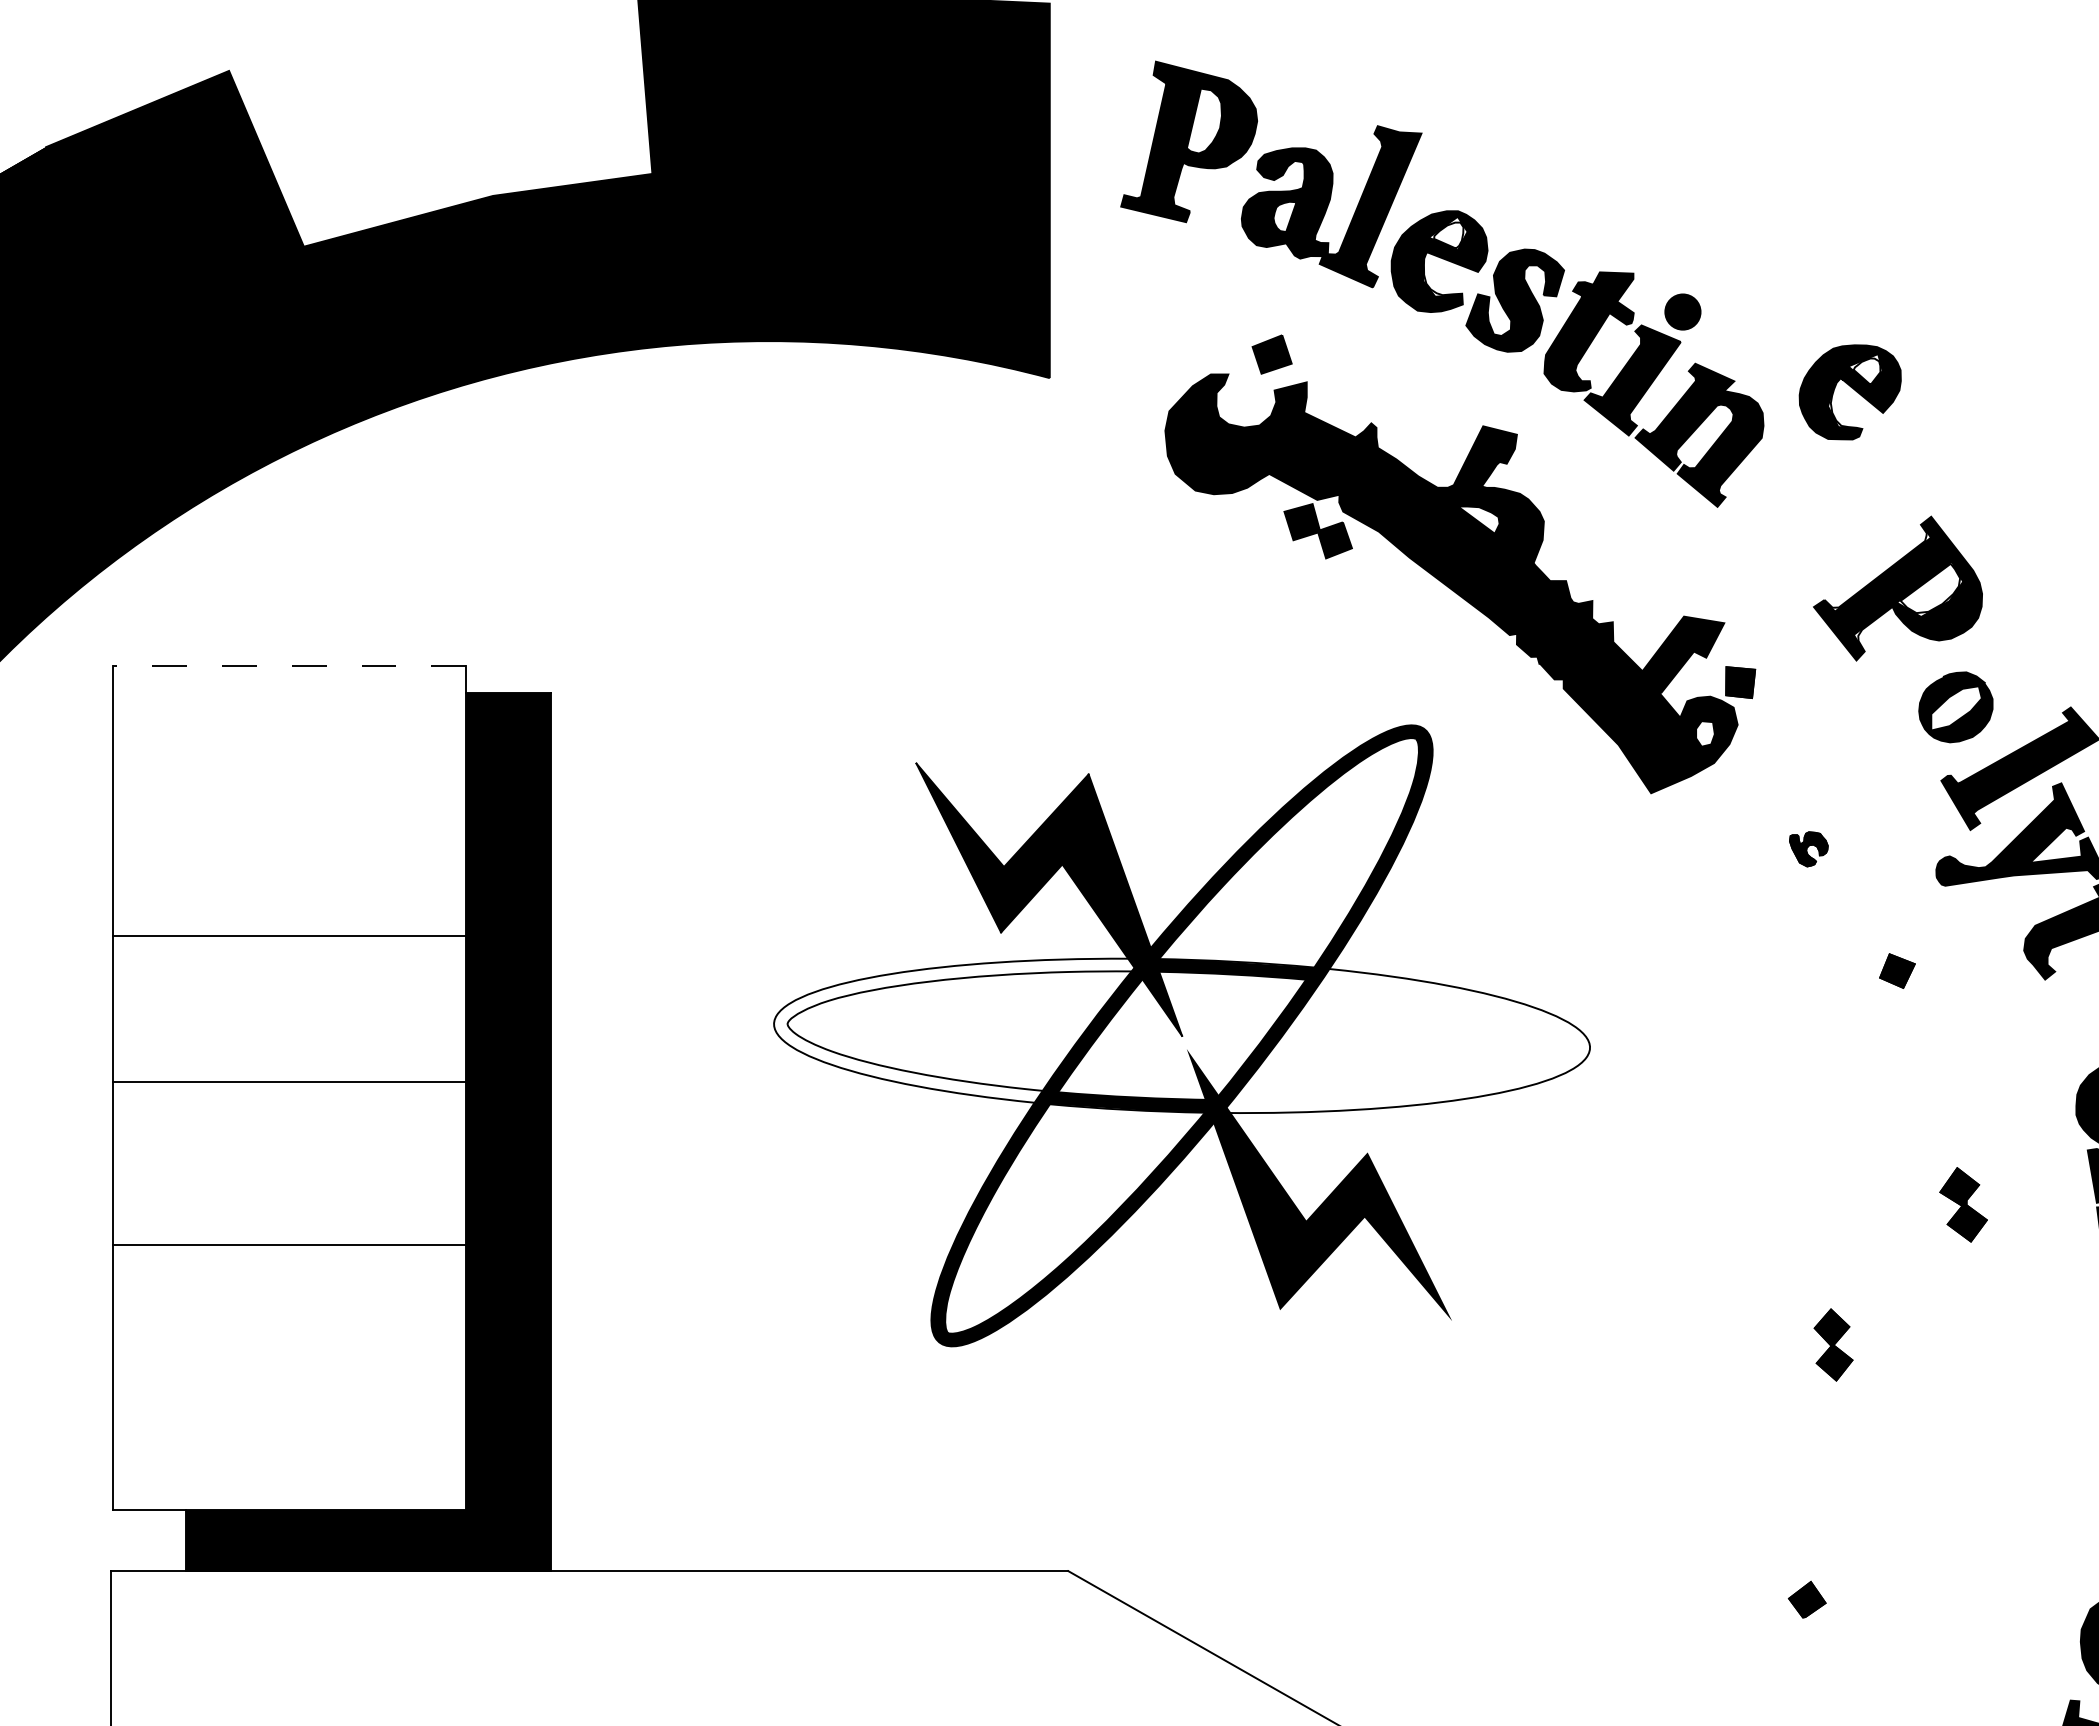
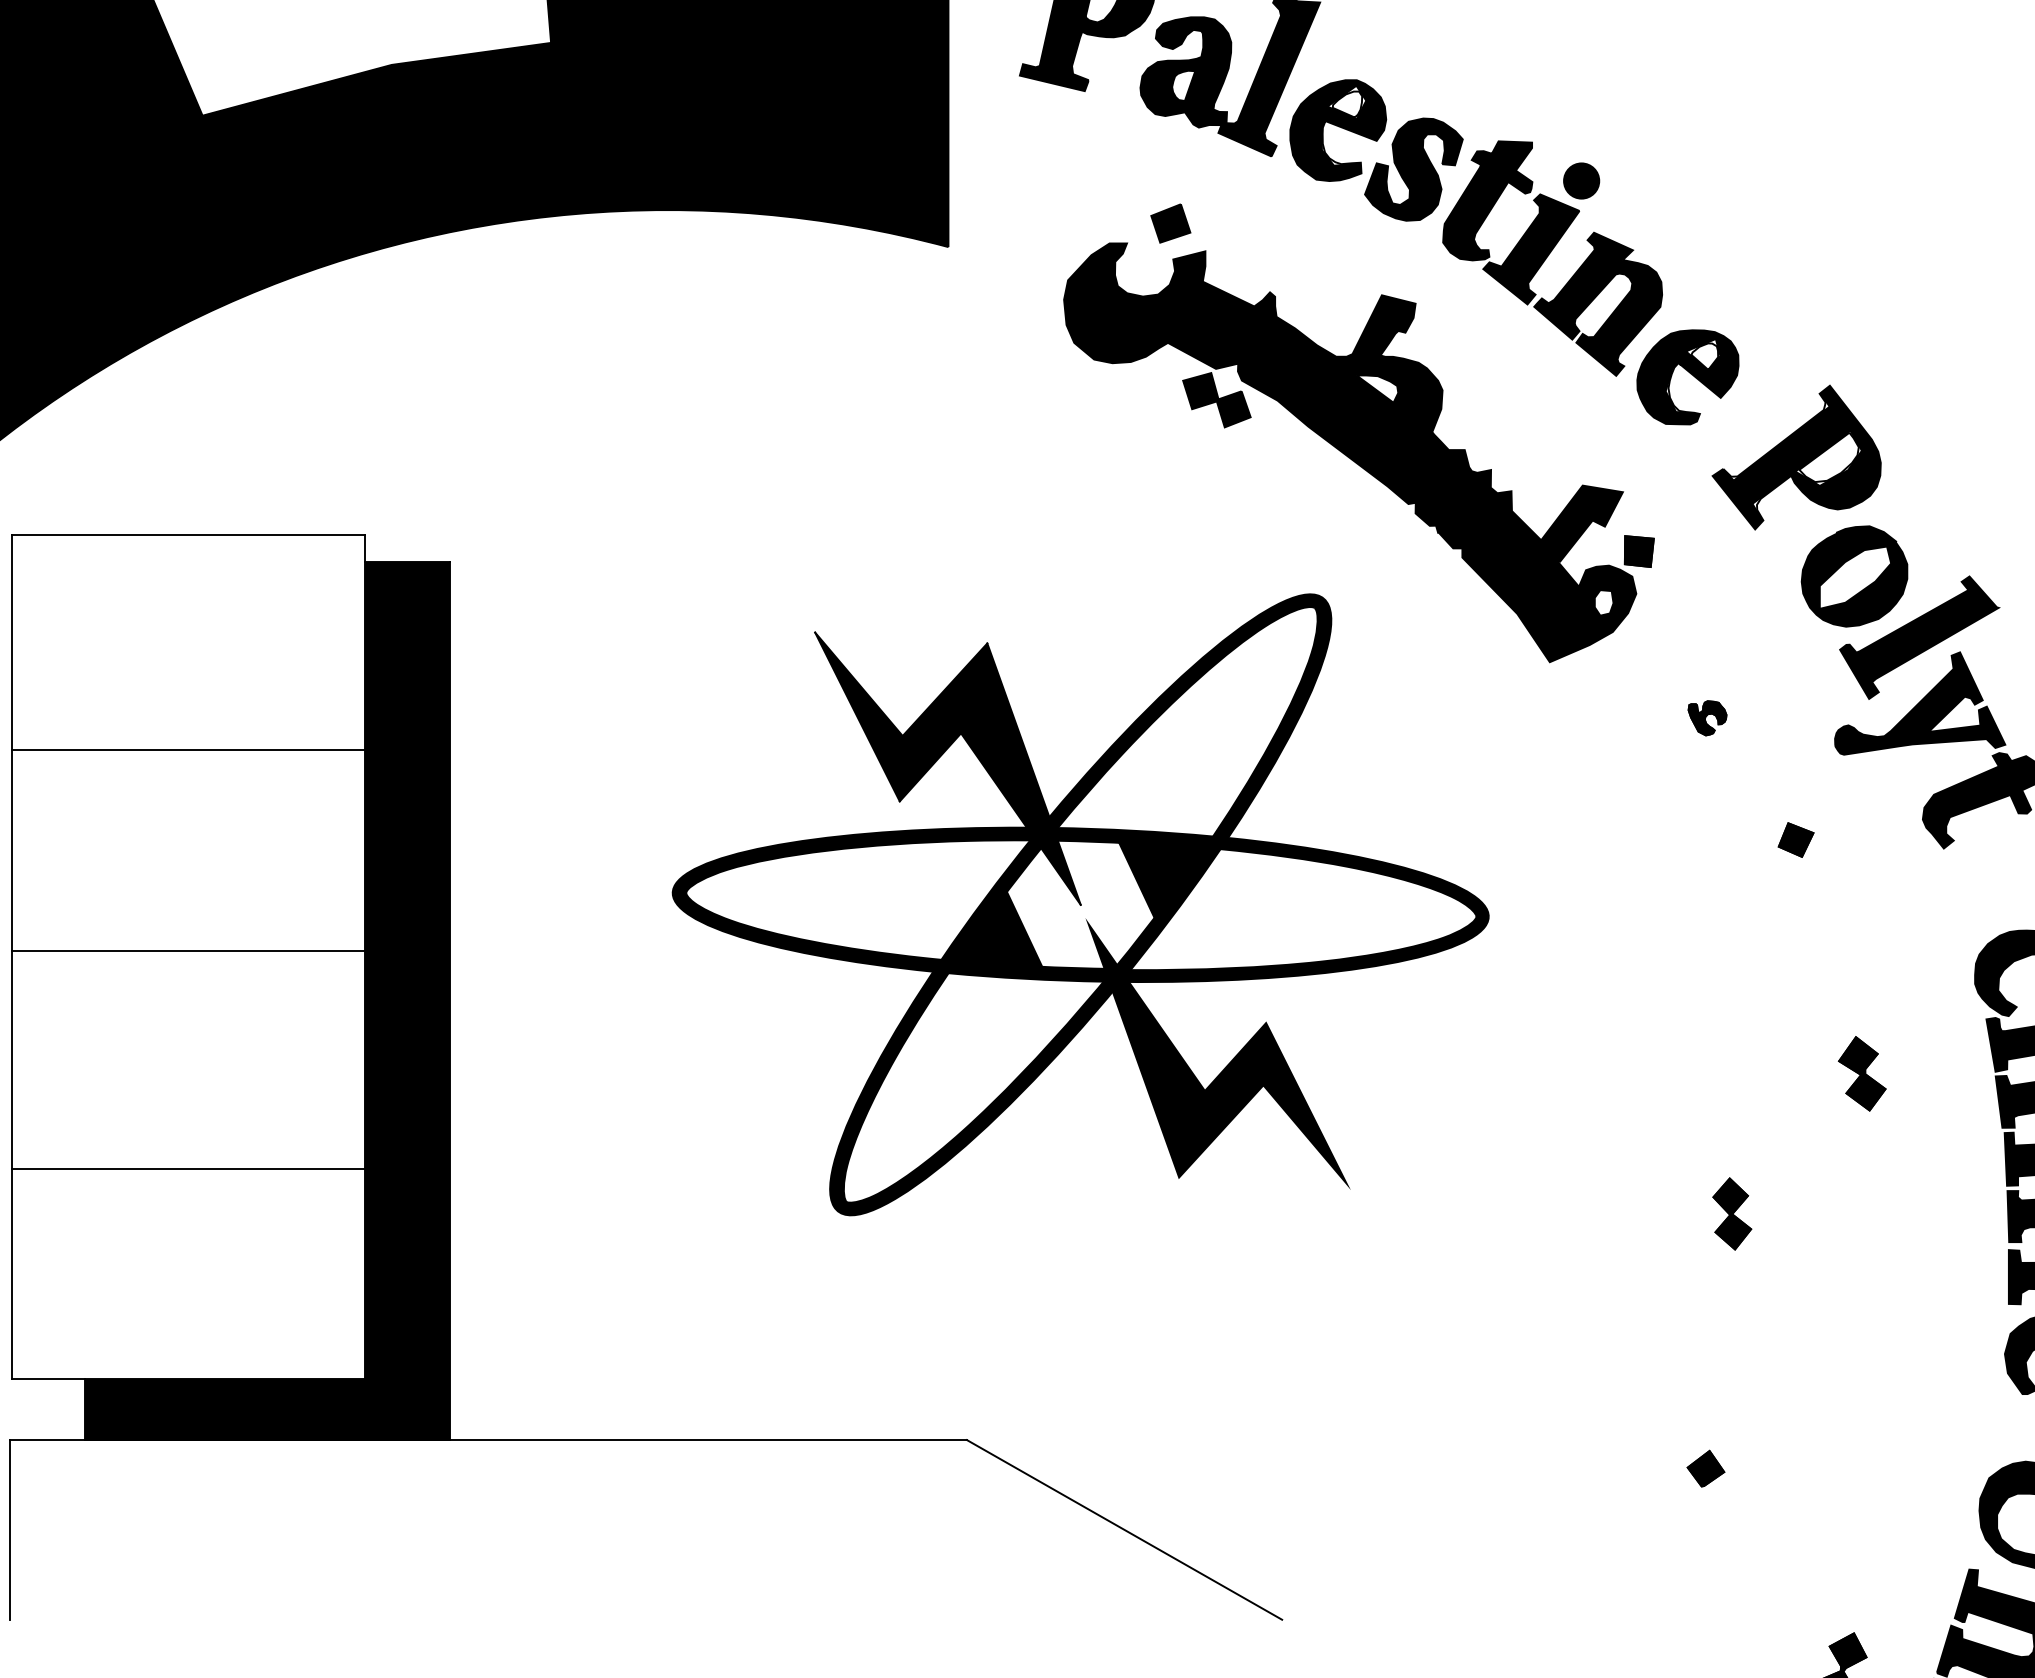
part: (1849, 392) -> (1687, 377), moved
line: (289, 665) -> (188, 534), dashed -> solid
part: (1955, 707) -> (1854, 576), size x1.43
line: (289, 935) -> (188, 749), moved
fill: (973, 1034) -> (872, 903), added
fill: (1388, 1036) -> (1287, 905), added
line: (289, 1245) -> (188, 1169), moved

